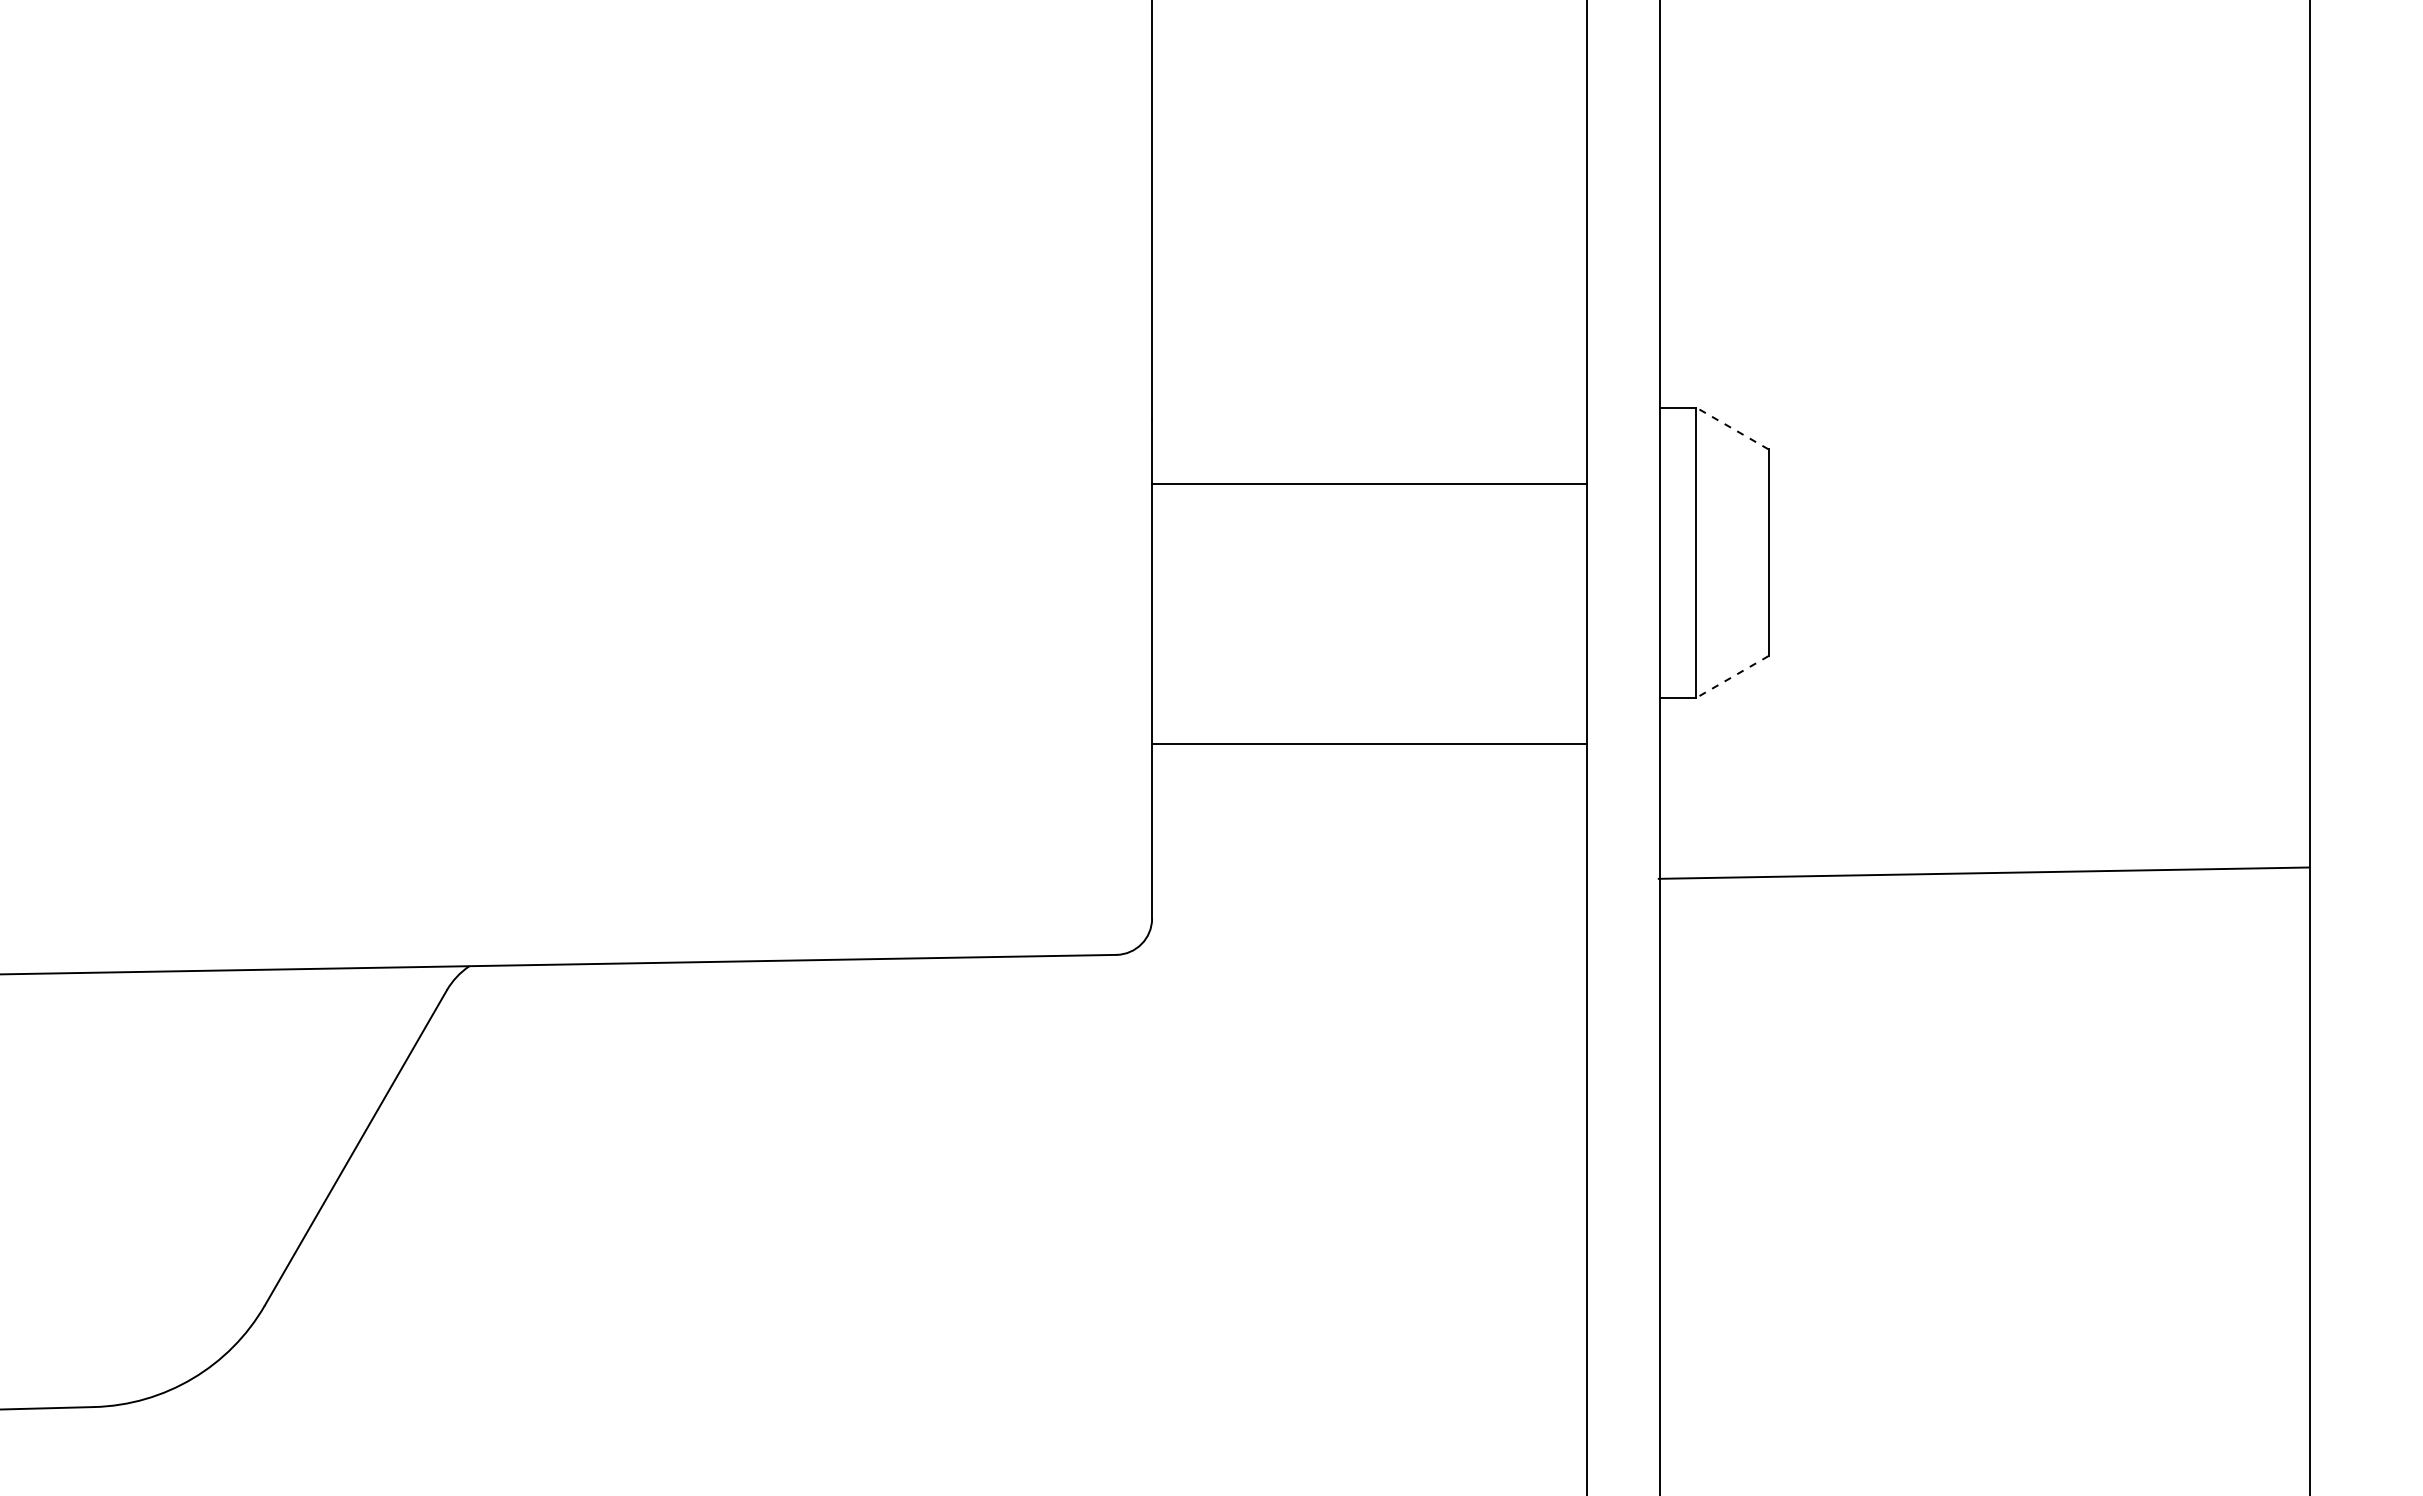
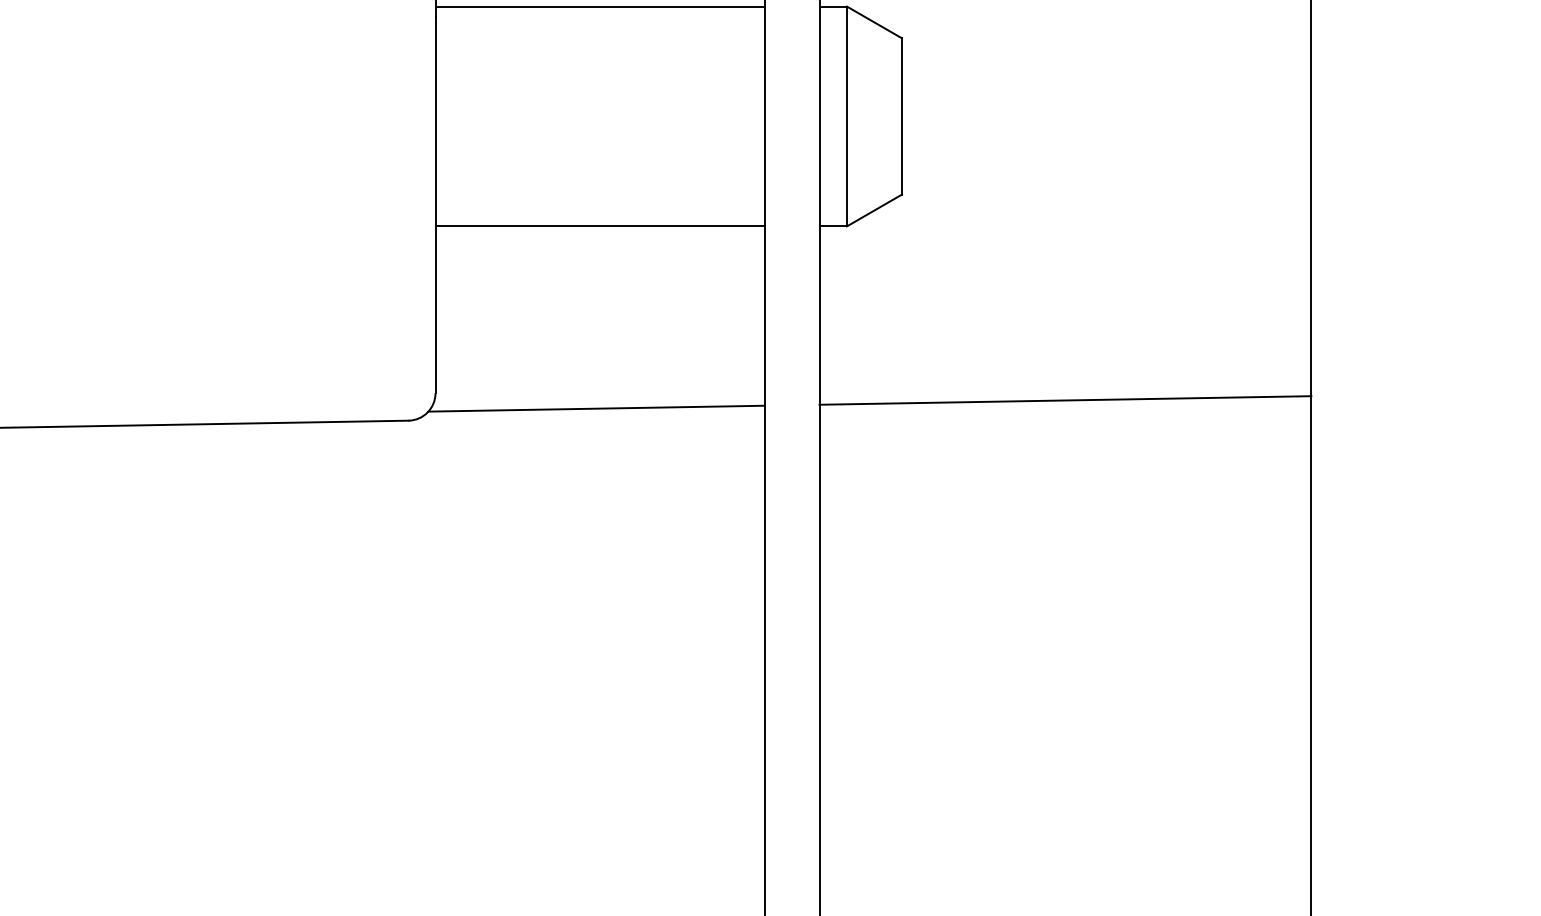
line: (1732, 428) -> (874, 22), dashed -> solid
line: (1369, 483) -> (599, 6), moved
line: (1732, 677) -> (874, 210), dashed -> solid
line: (1369, 744) -> (599, 226), moved
line: (1983, 872) -> (1065, 399), moved
line: (1364, 938) -> (596, 408), added

